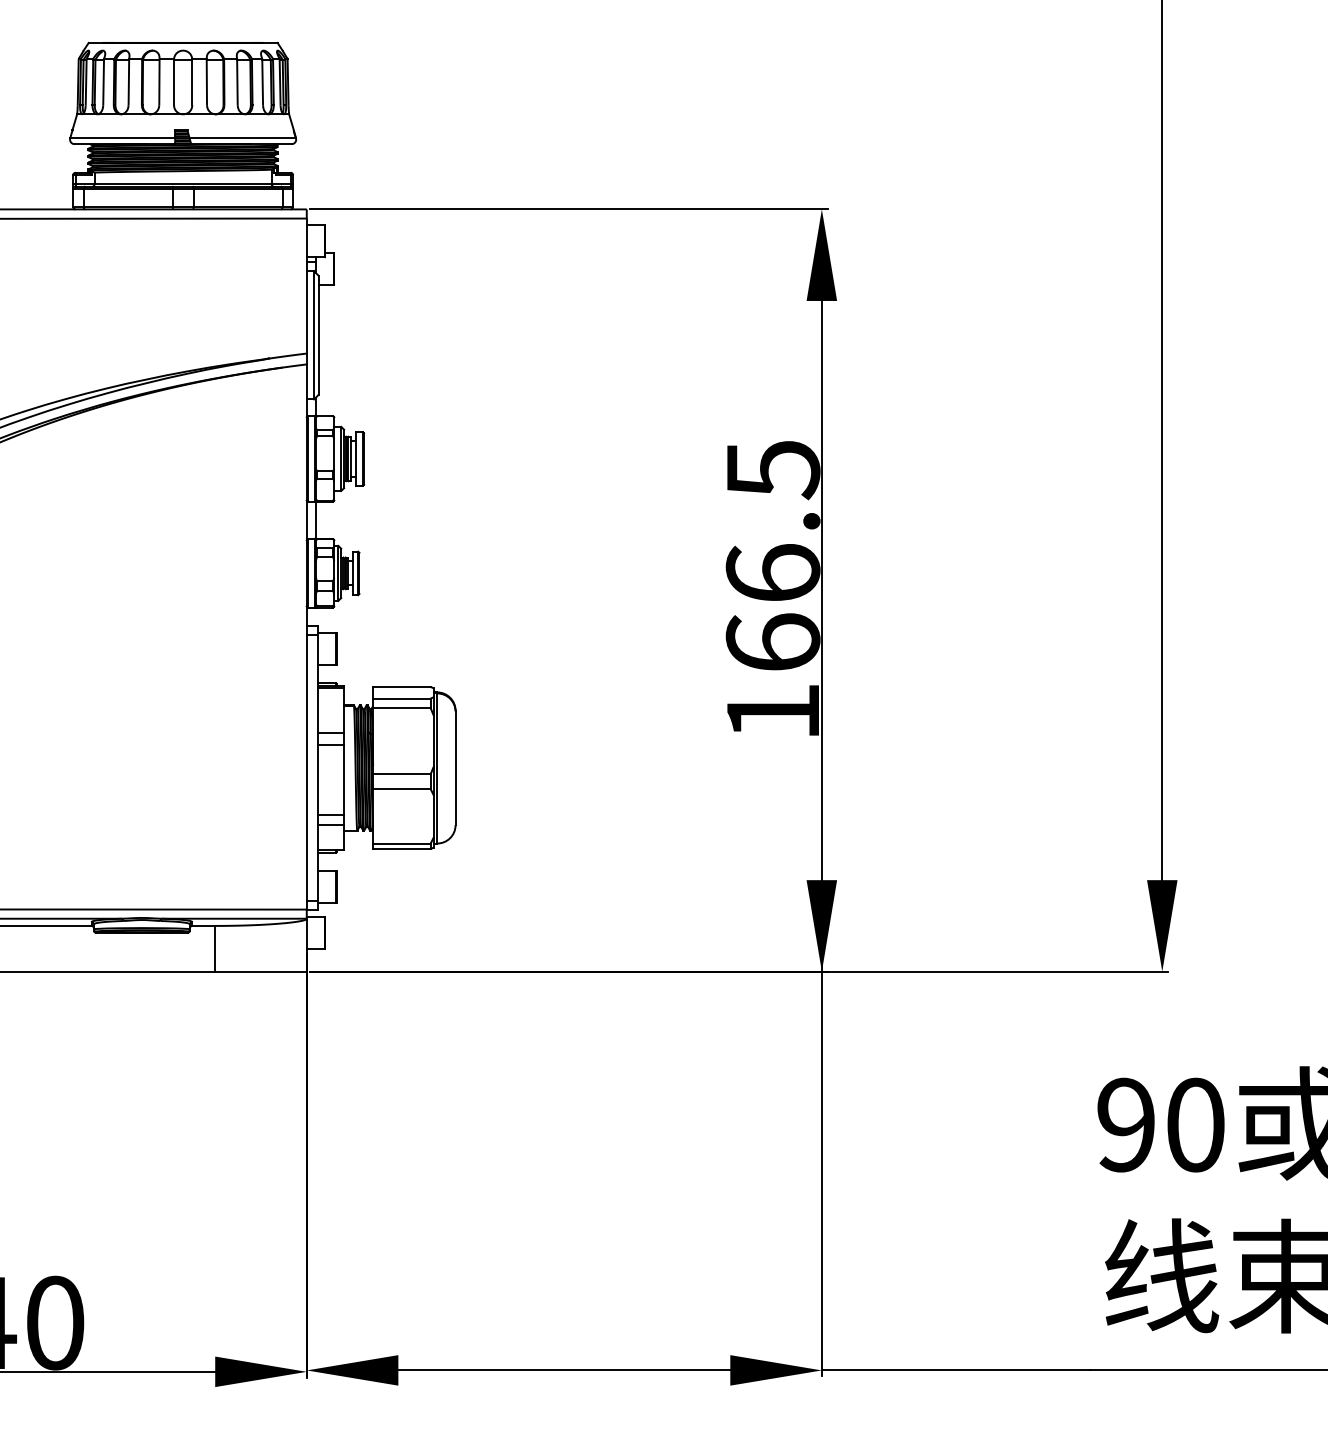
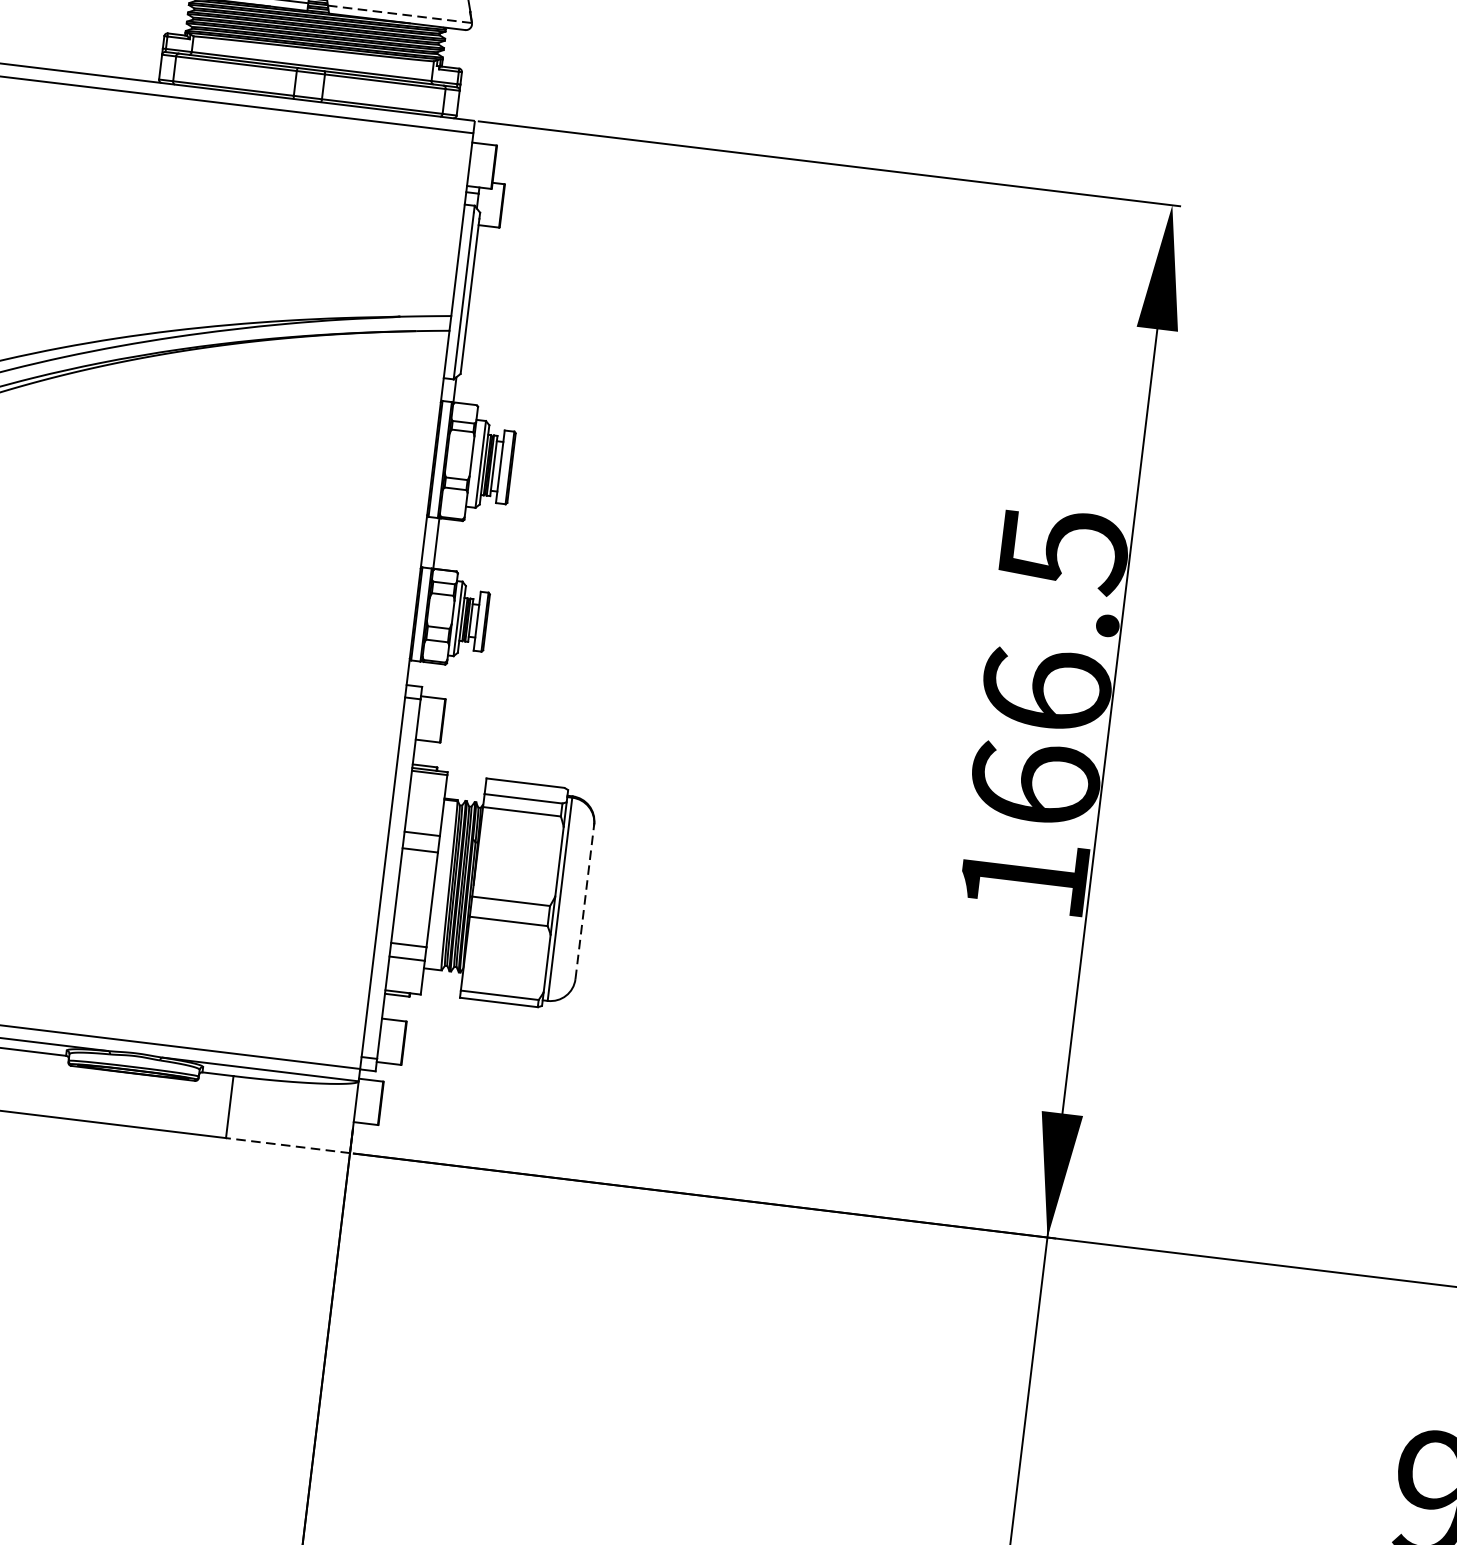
line: (243, 138) -> (400, 14), solid -> dashed
line: (455, 768) -> (584, 902), solid -> dashed
line: (260, 971) -> (287, 1145), solid -> dashed

